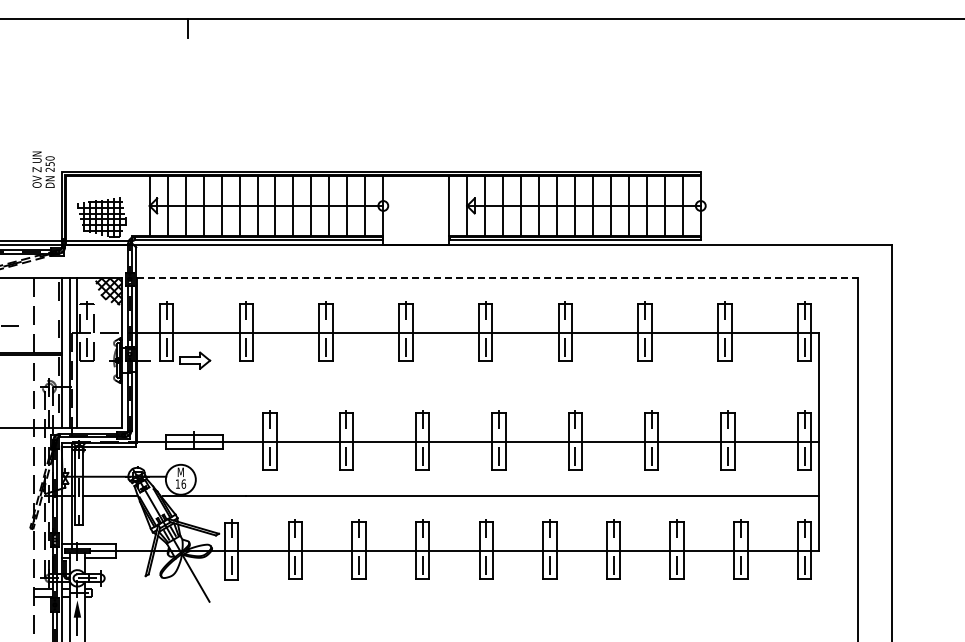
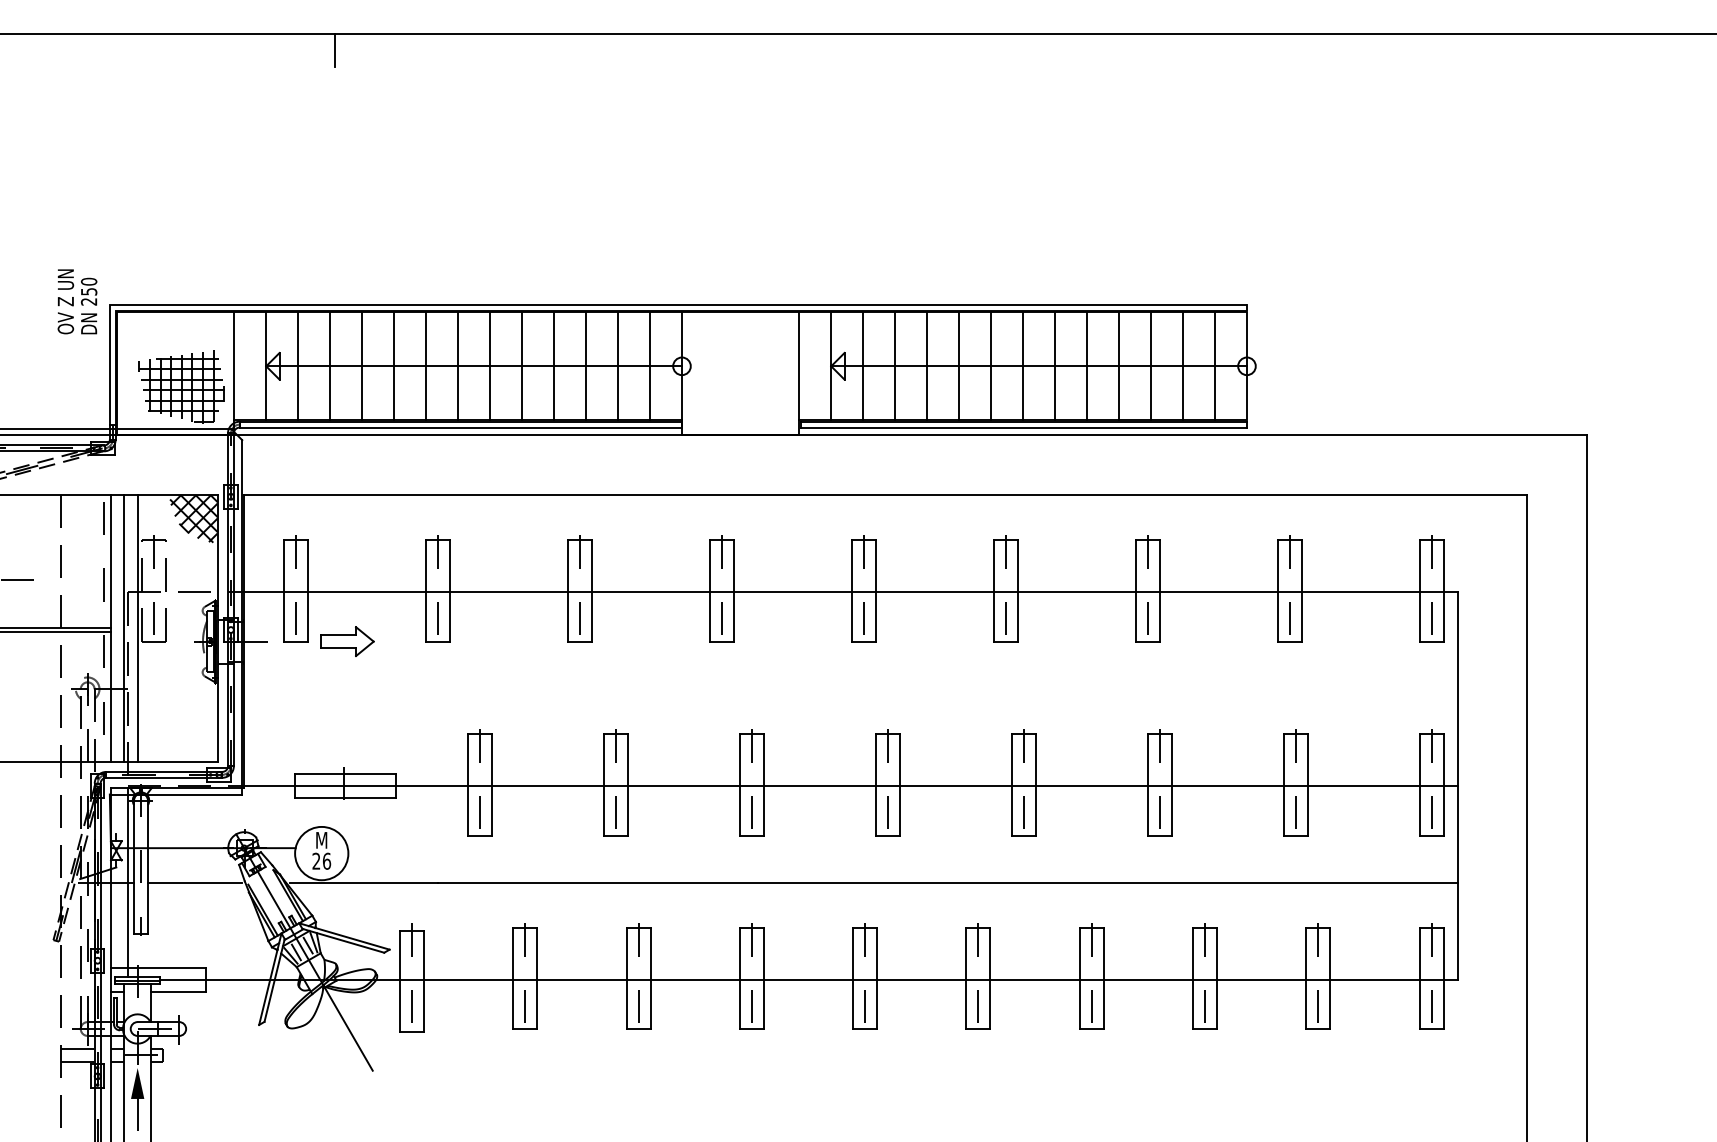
line: (131, 205) -> (233, 365), added
line: (498, 278) -> (886, 495), dashed -> solid
text: (177, 483) -> (315, 860), 16 -> 26

